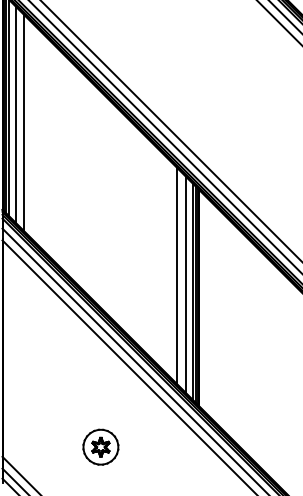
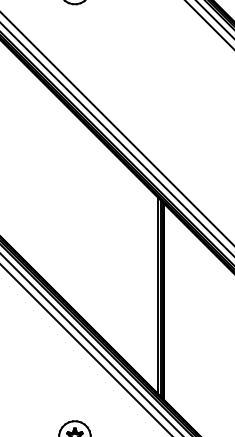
line: (24, 123) -> (5, 143), removed
line: (177, 276) -> (144, 282), removed
line: (185, 284) -> (151, 289), removed

